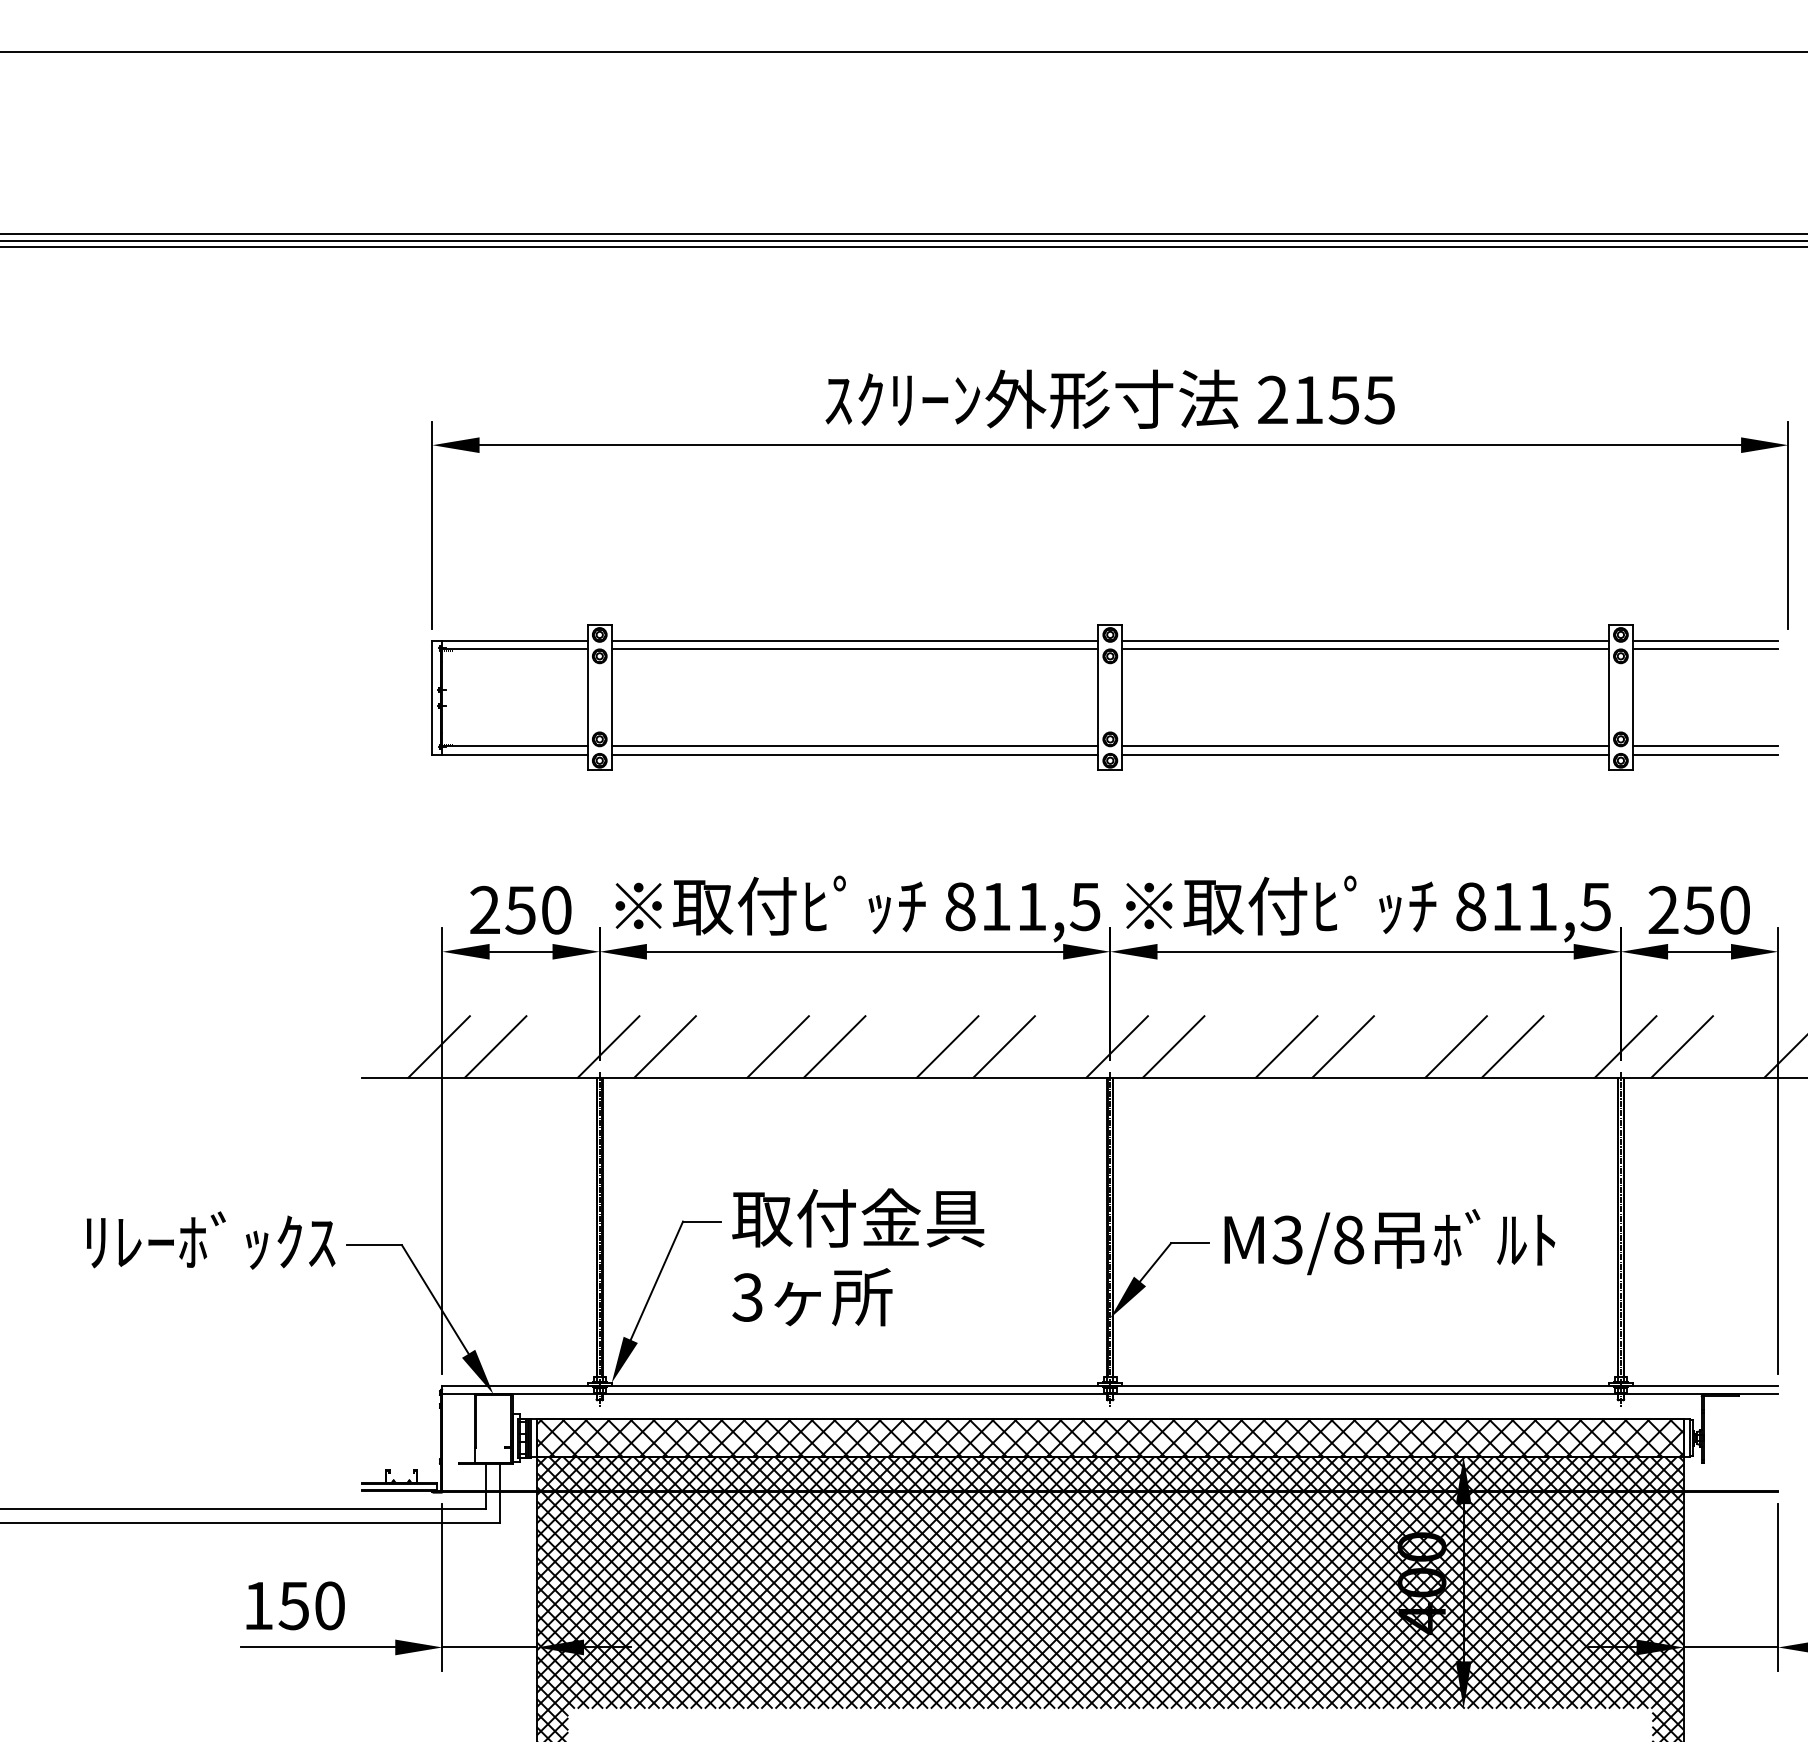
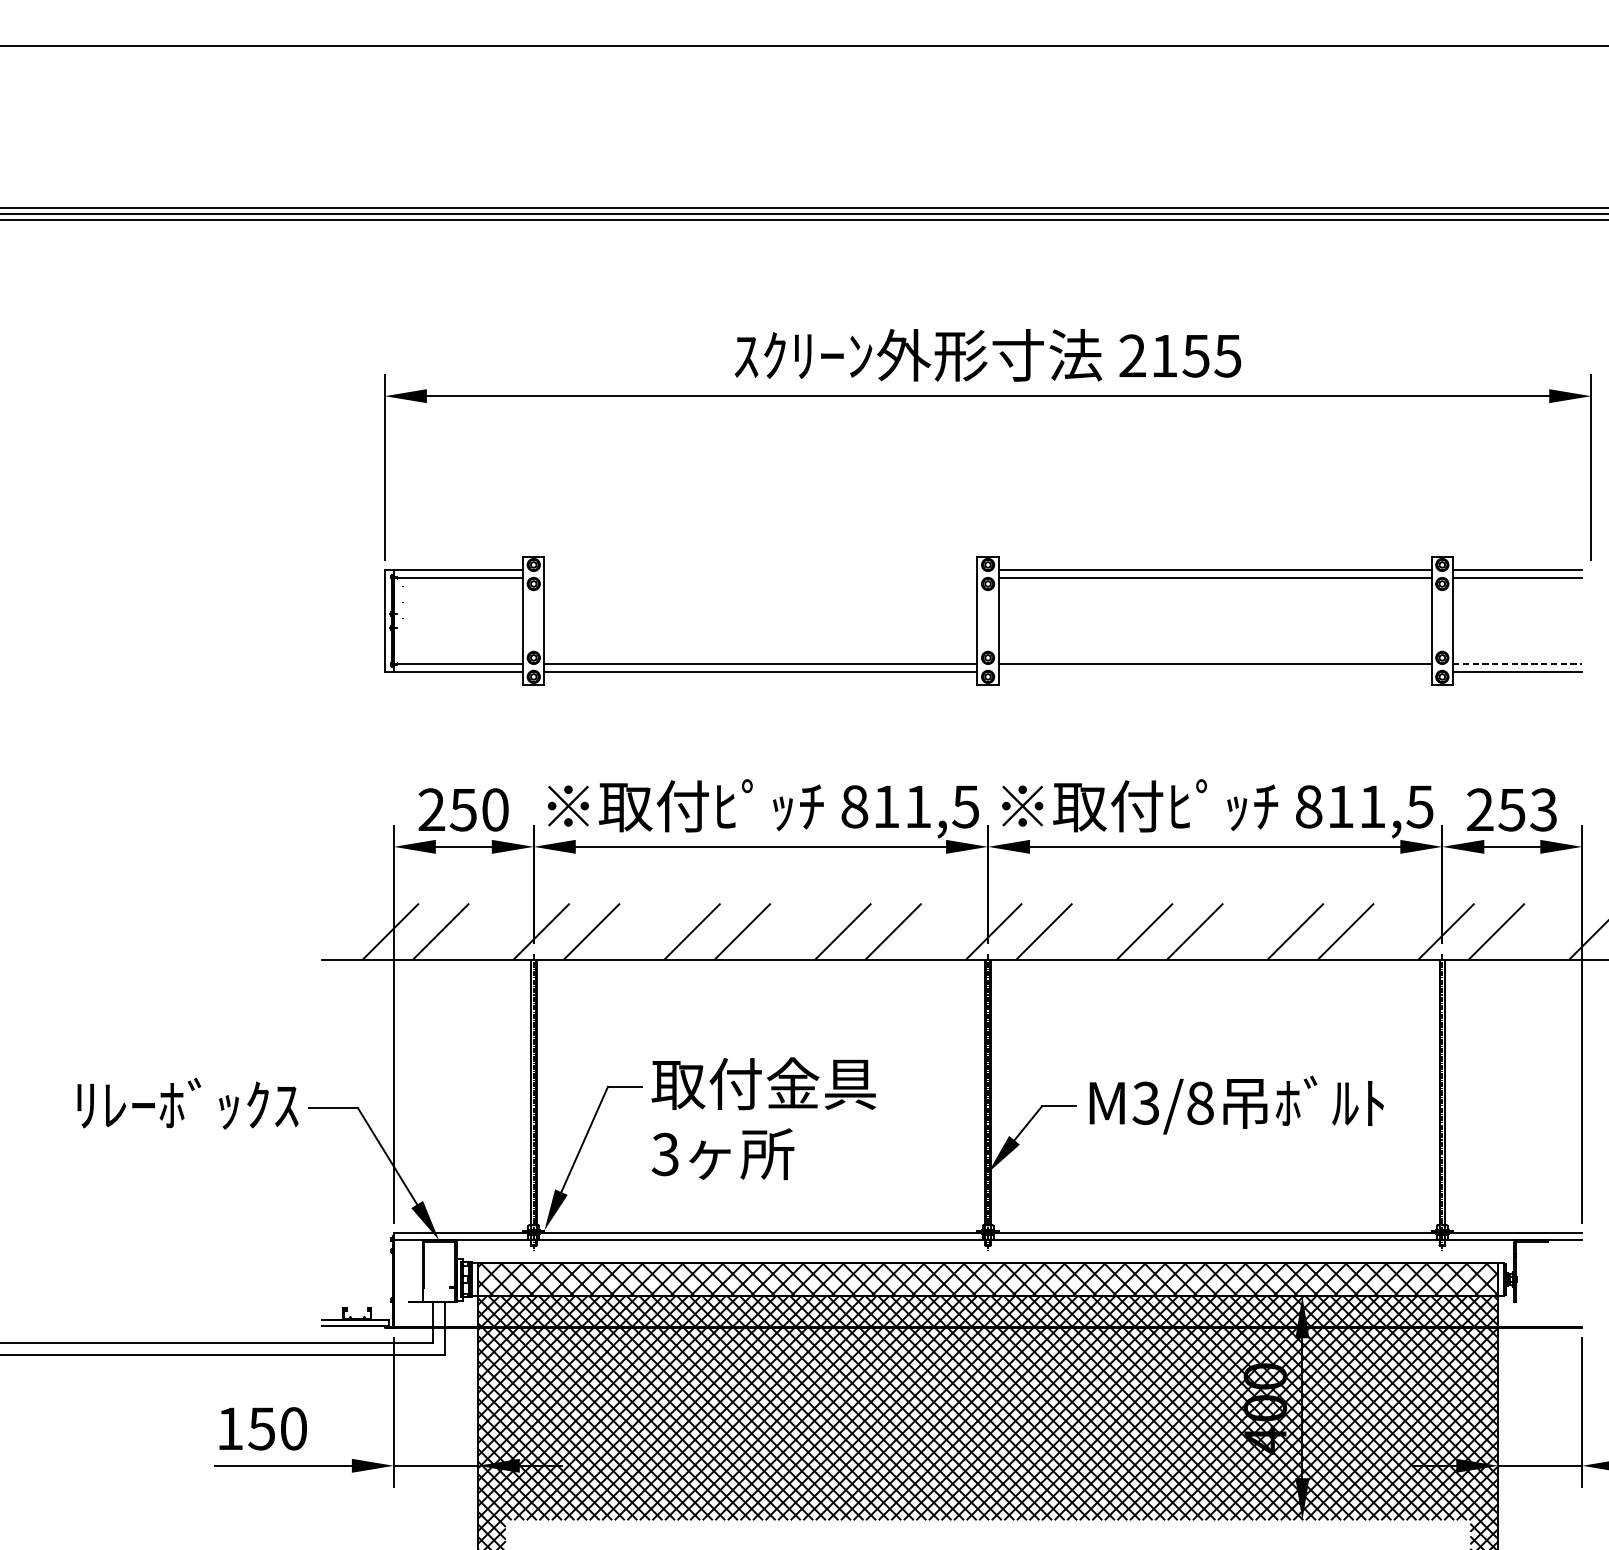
line: (854, 640) -> (760, 569), removed
line: (854, 649) -> (760, 577), removed
line: (1705, 746) -> (1517, 664), solid -> dashed
line: (1365, 755) -> (1215, 672), removed
text: (1734, 910) -> (1543, 810), 250 -> 253

